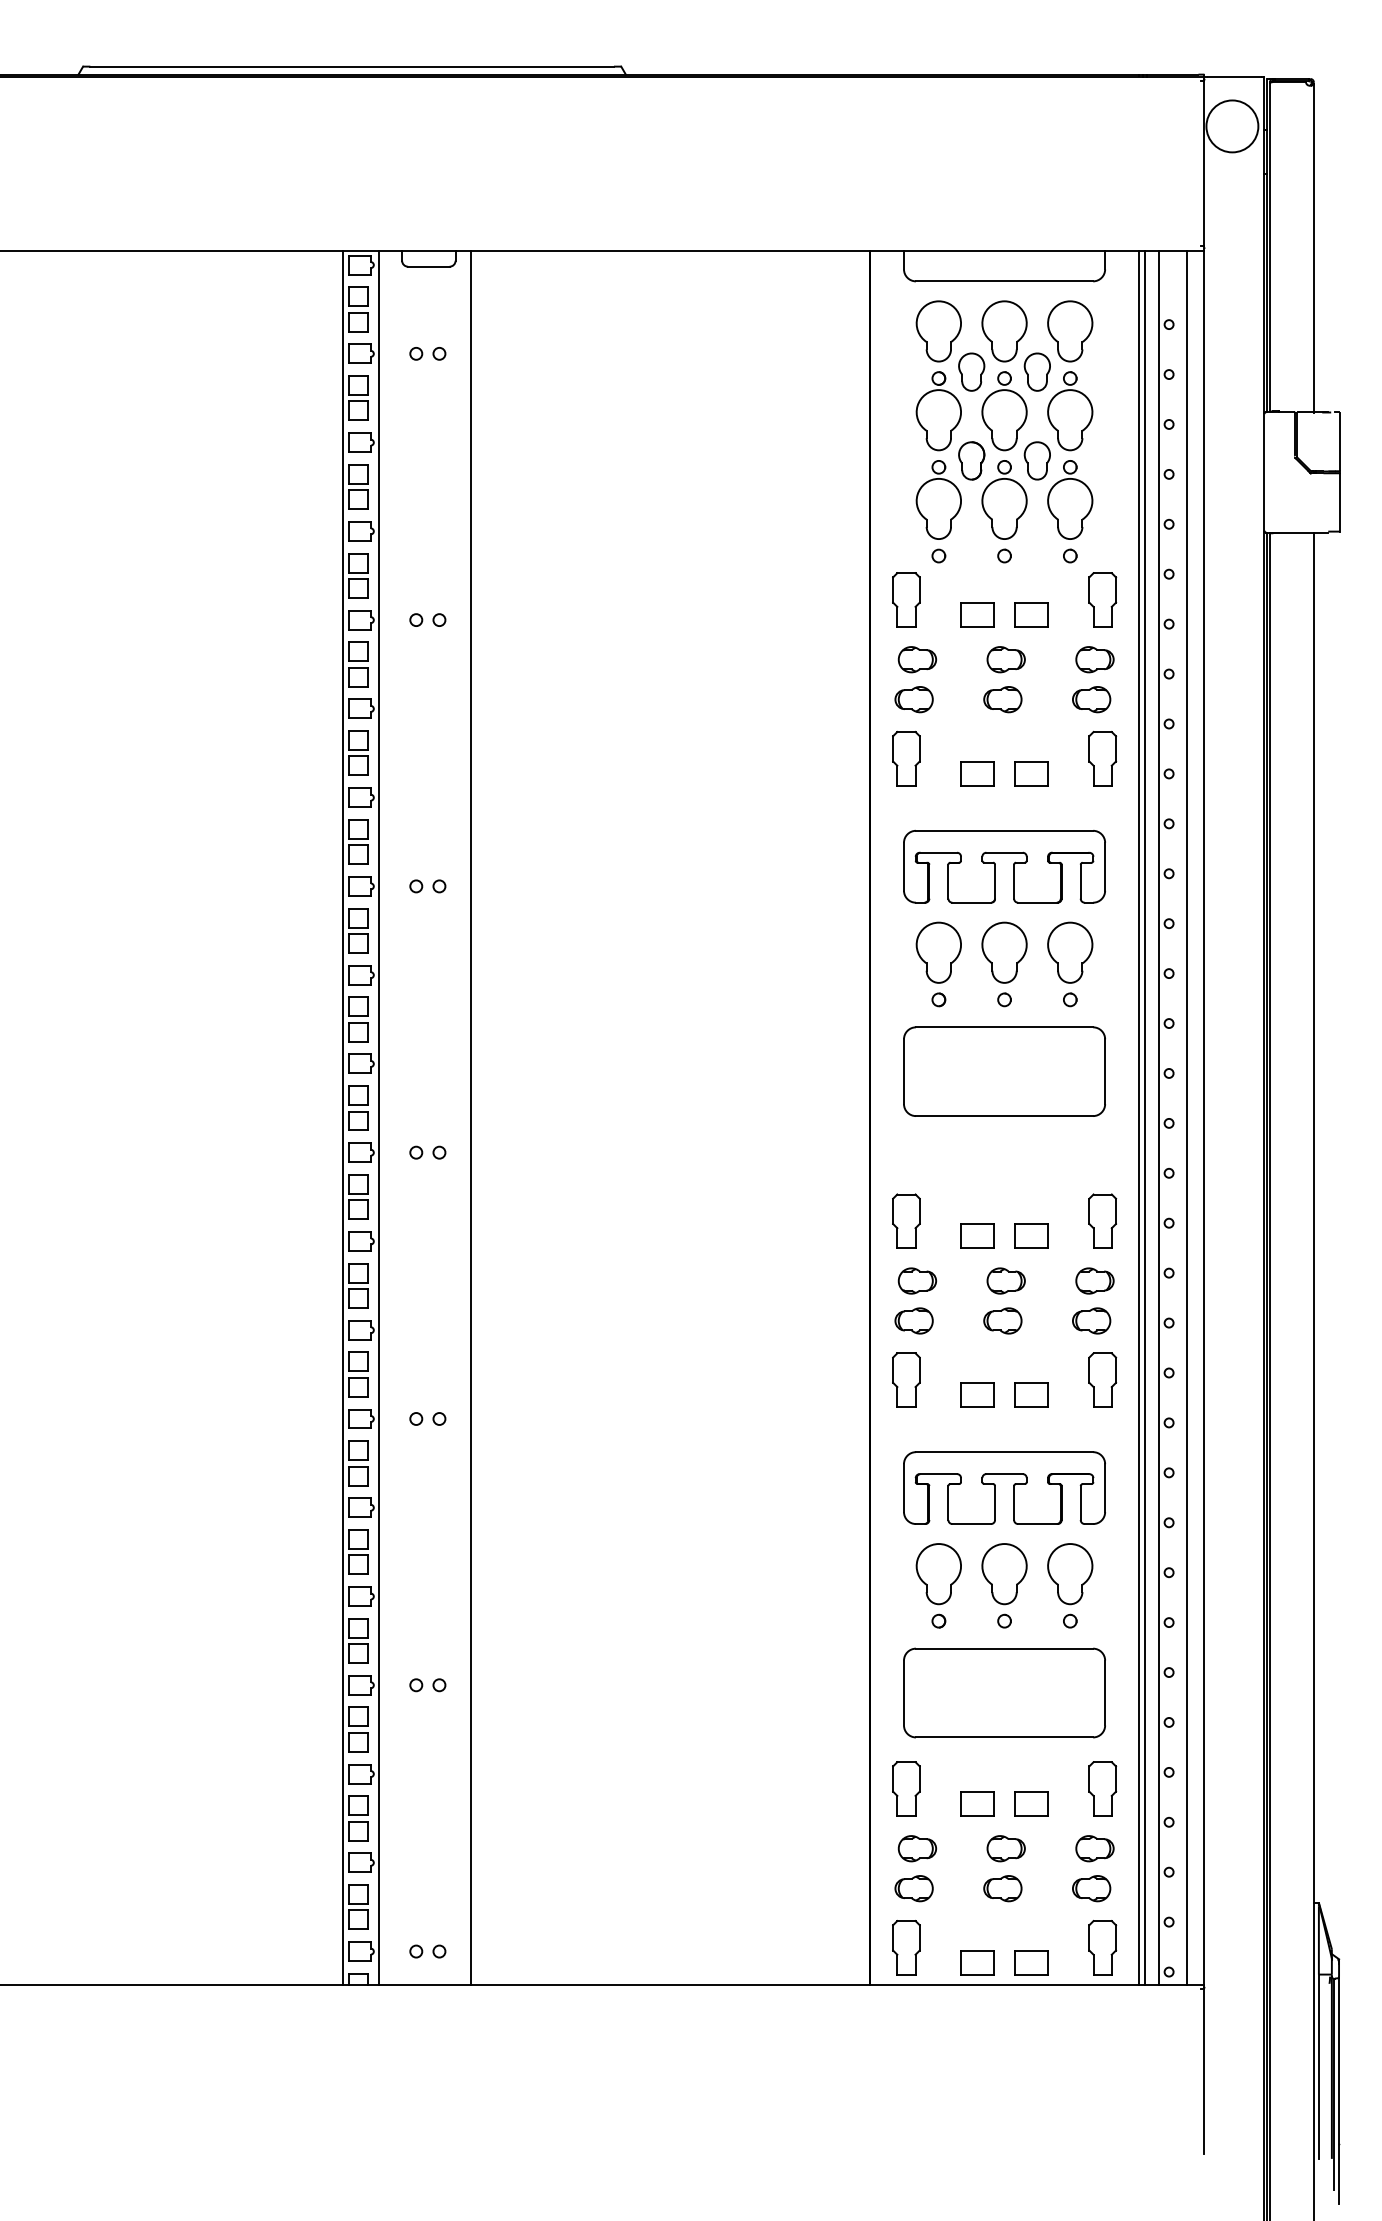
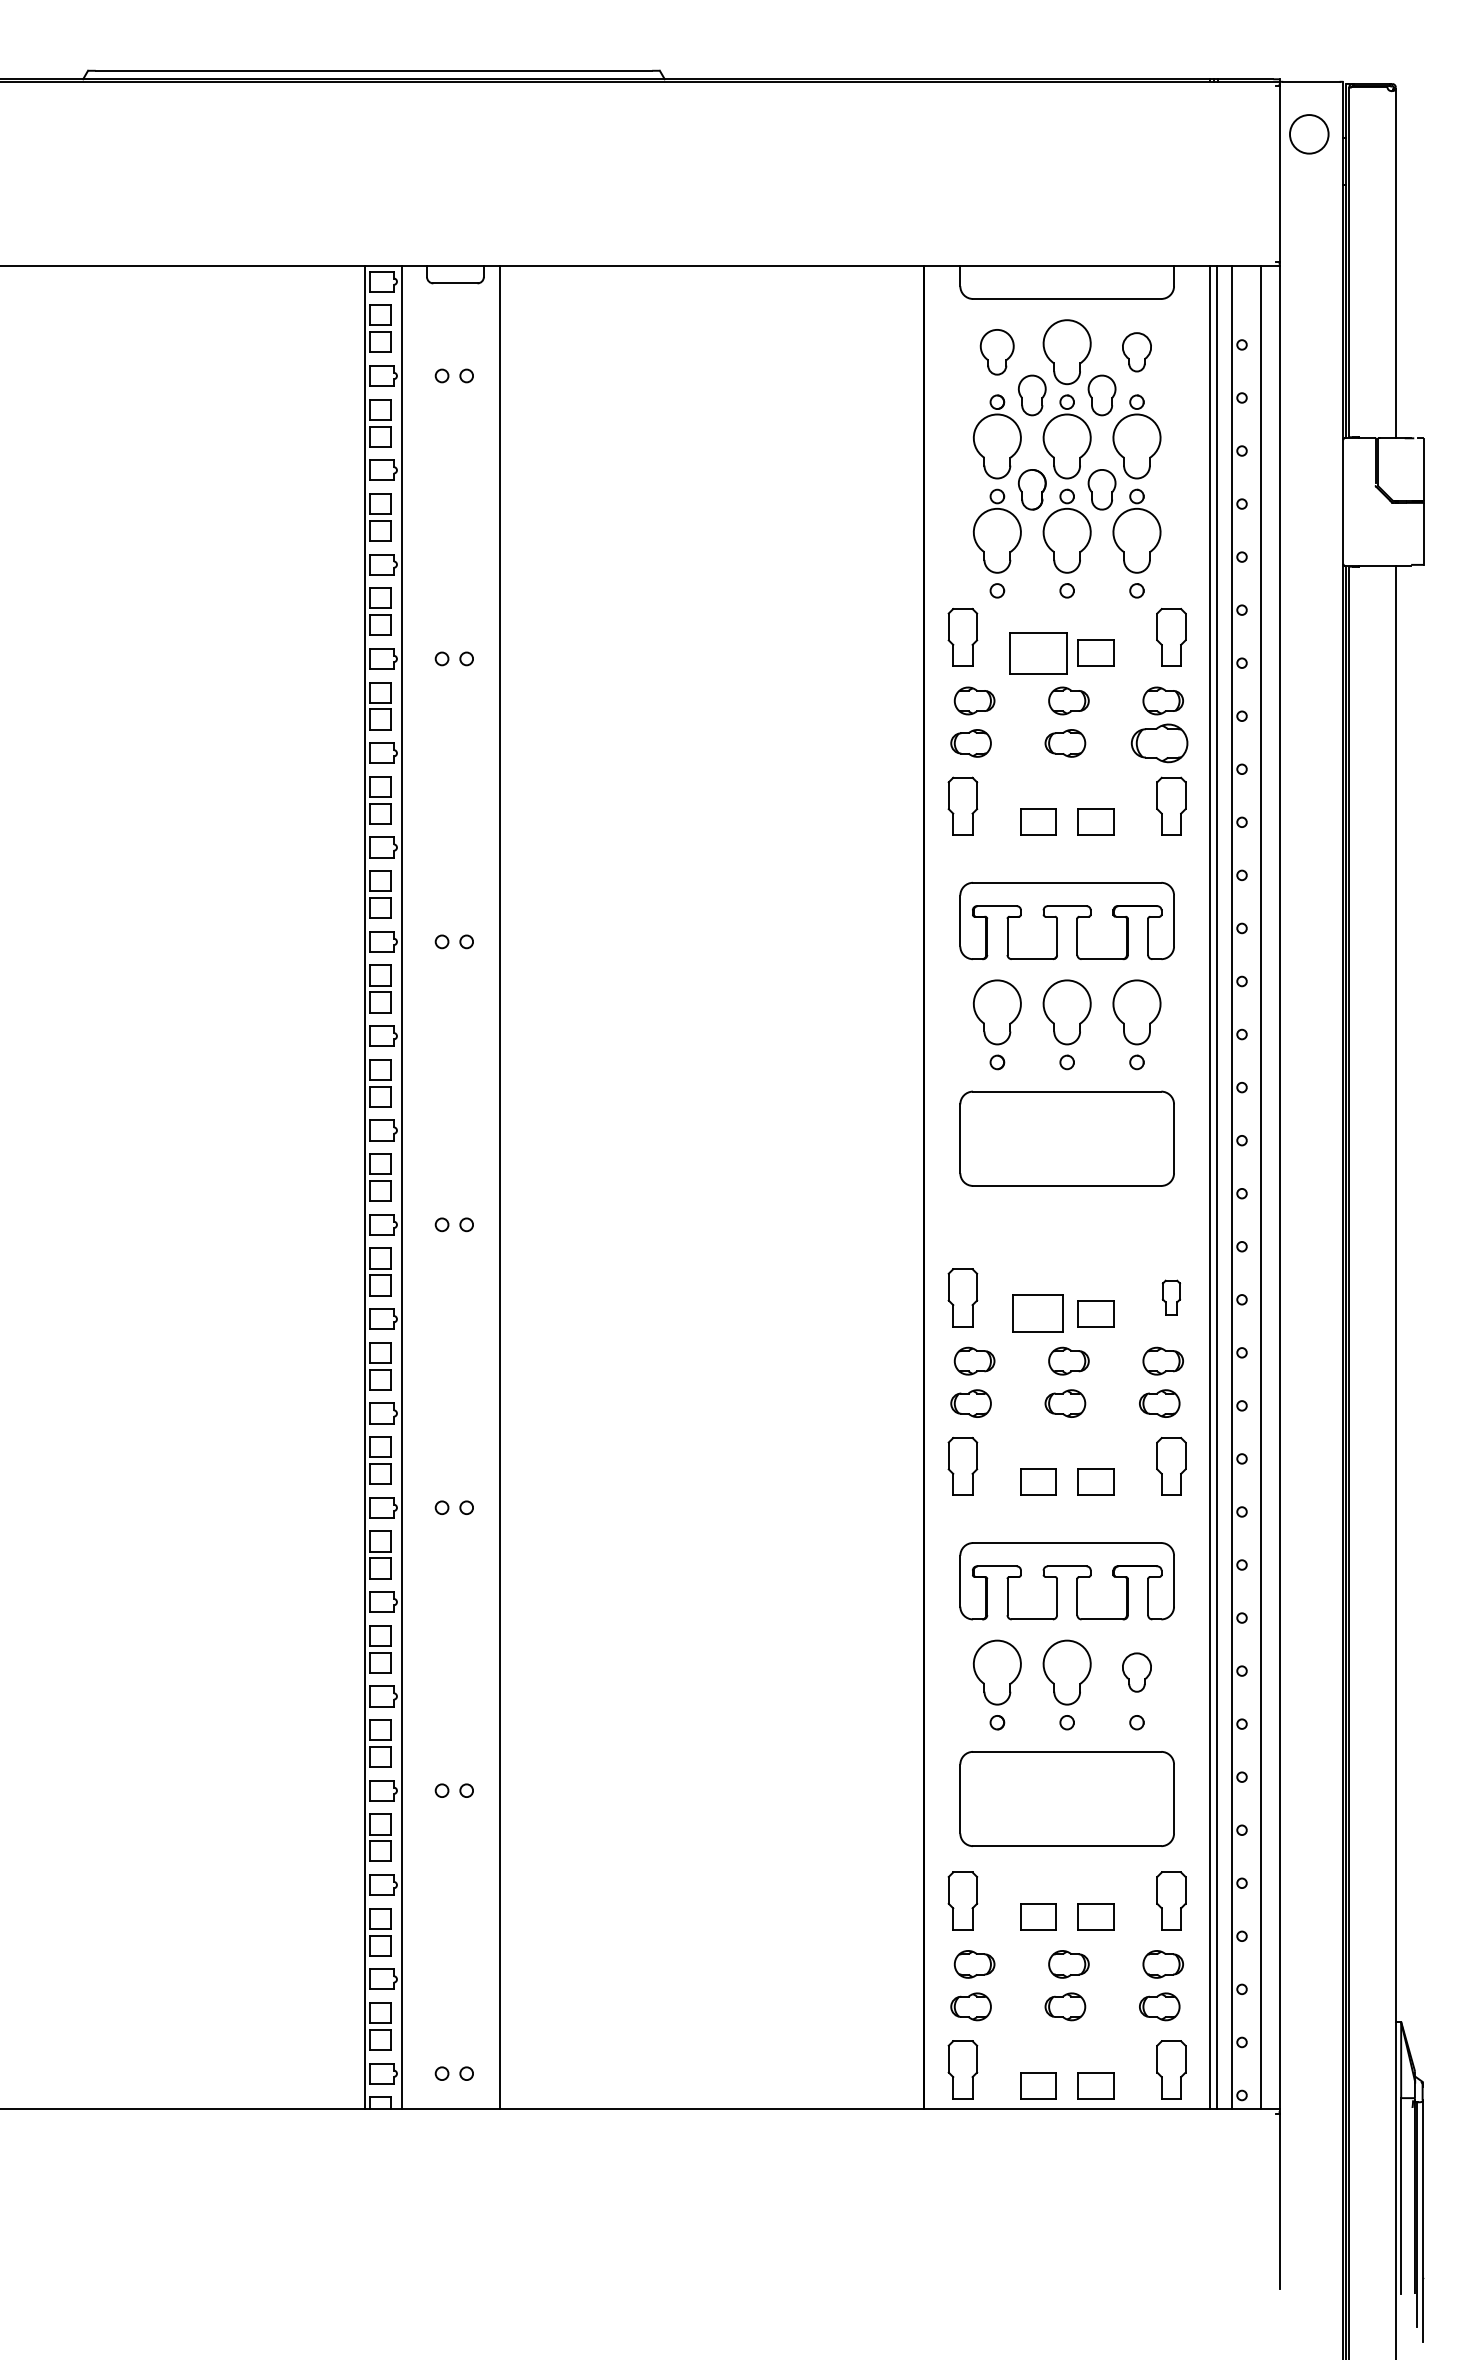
circle: (1231, 125) -> (1308, 133), size x0.7
part: (938, 331) -> (996, 352), size x0.7
part: (1069, 331) -> (1136, 352), size x0.6
part: (977, 614) -> (1038, 652), size x1.6
part: (1091, 699) -> (1159, 743), size x1.4
part: (1102, 1221) -> (1171, 1297), size x0.6
part: (977, 1236) -> (1038, 1313), size x1.4
part: (1069, 1573) -> (1136, 1672), size x0.6

